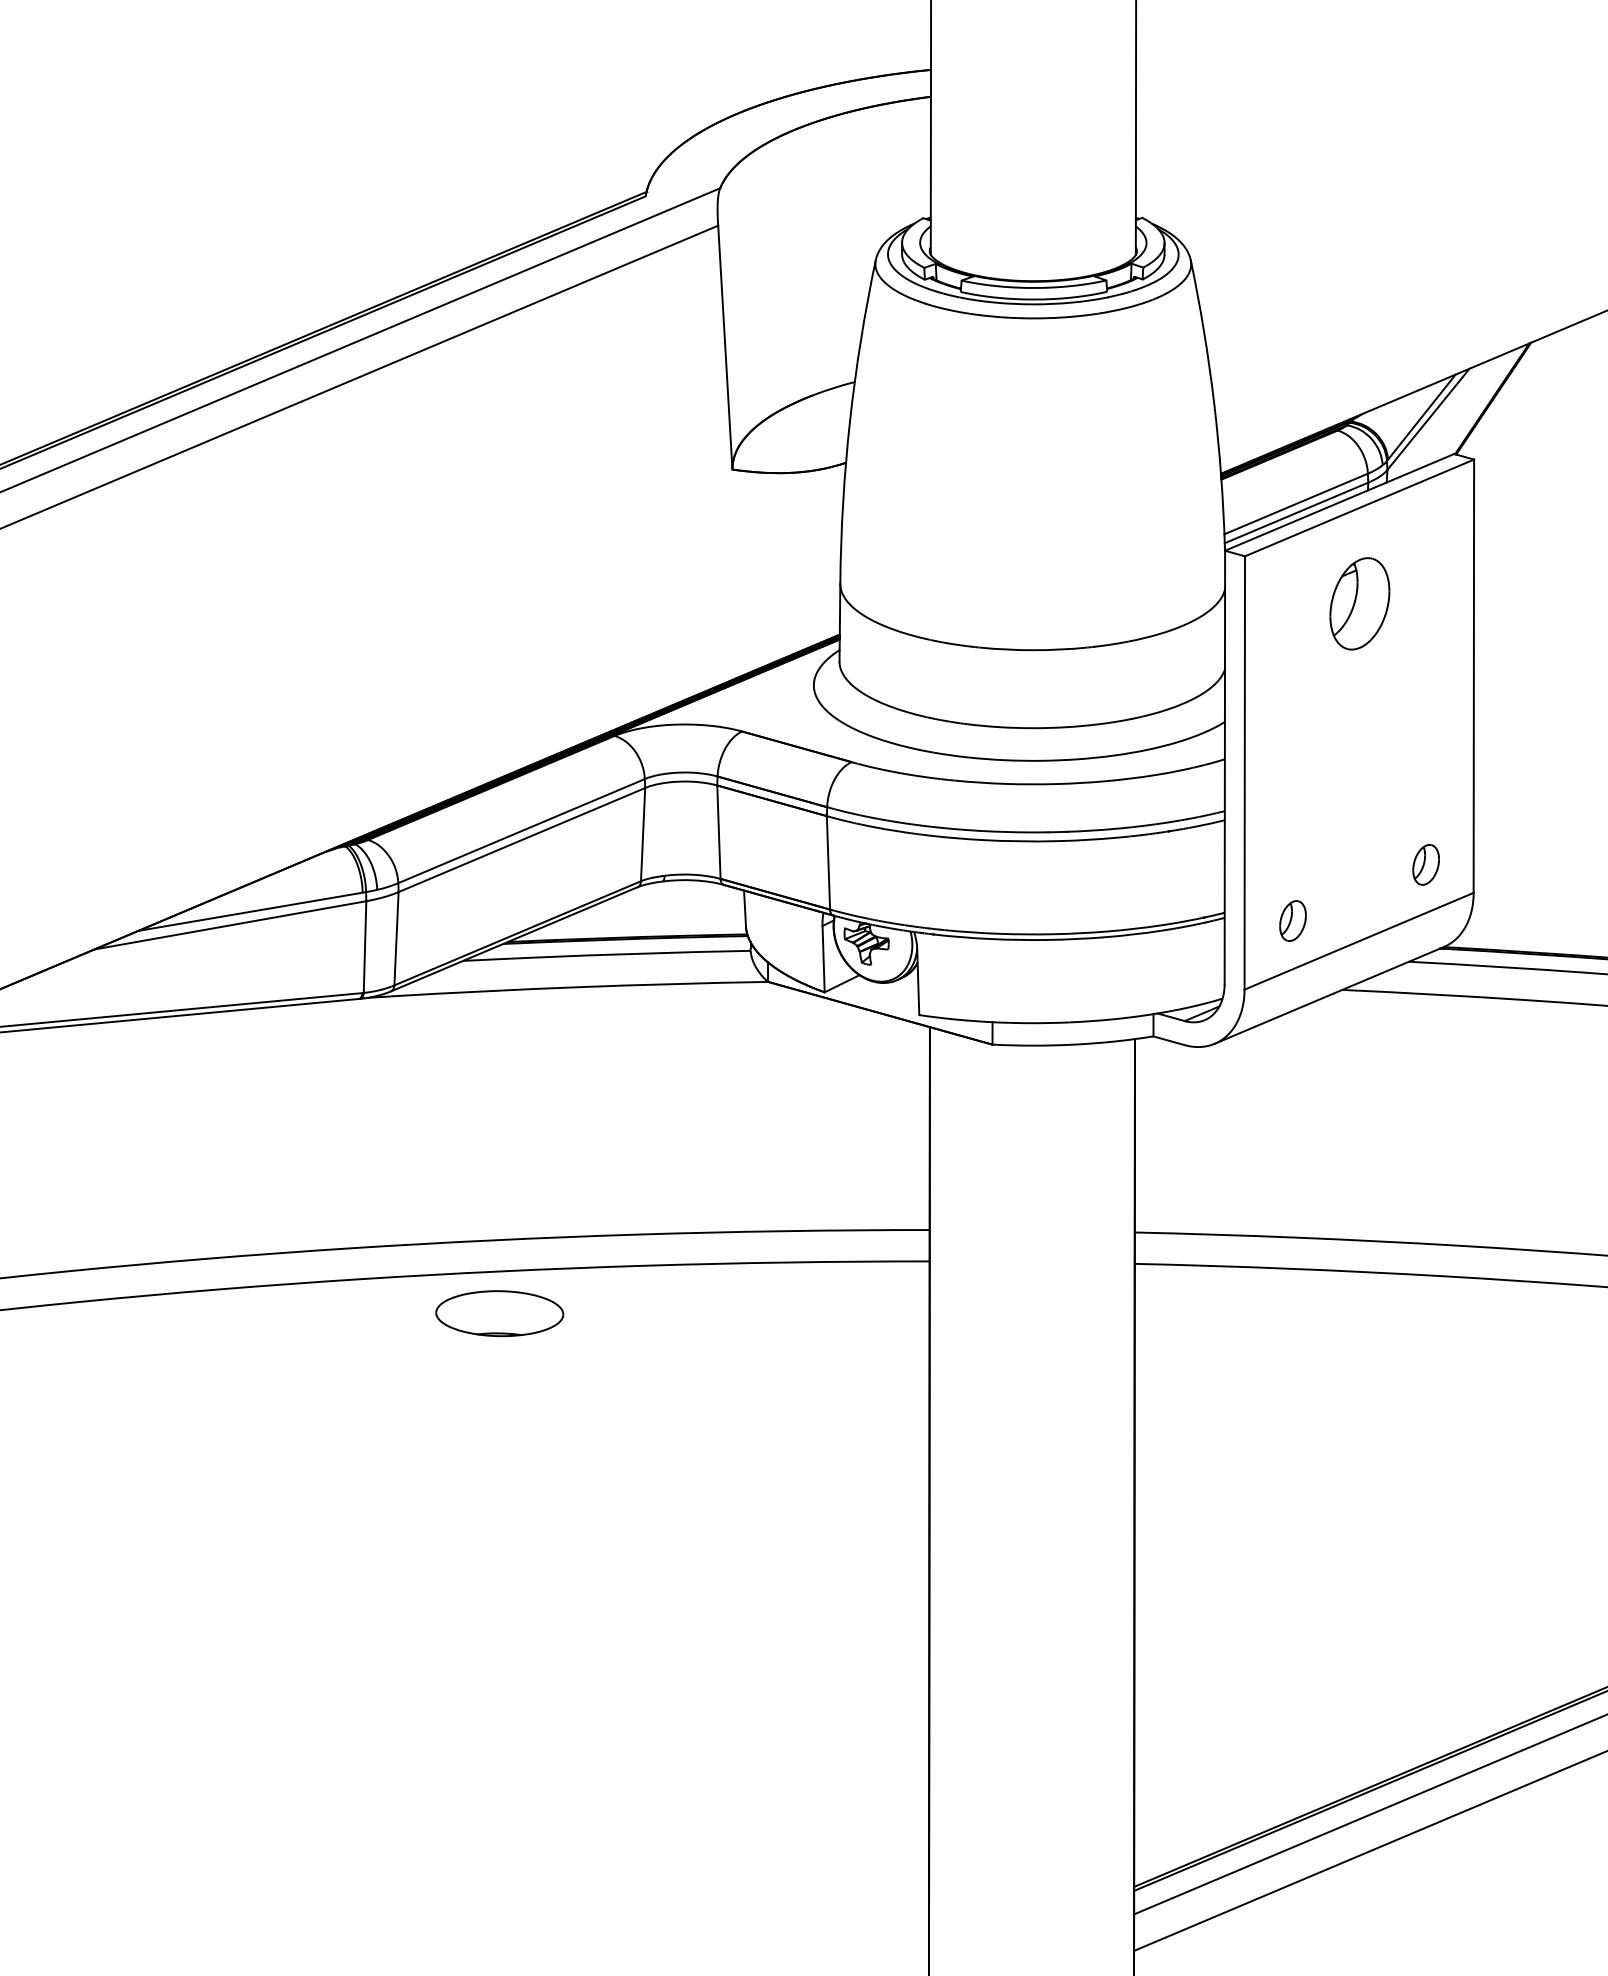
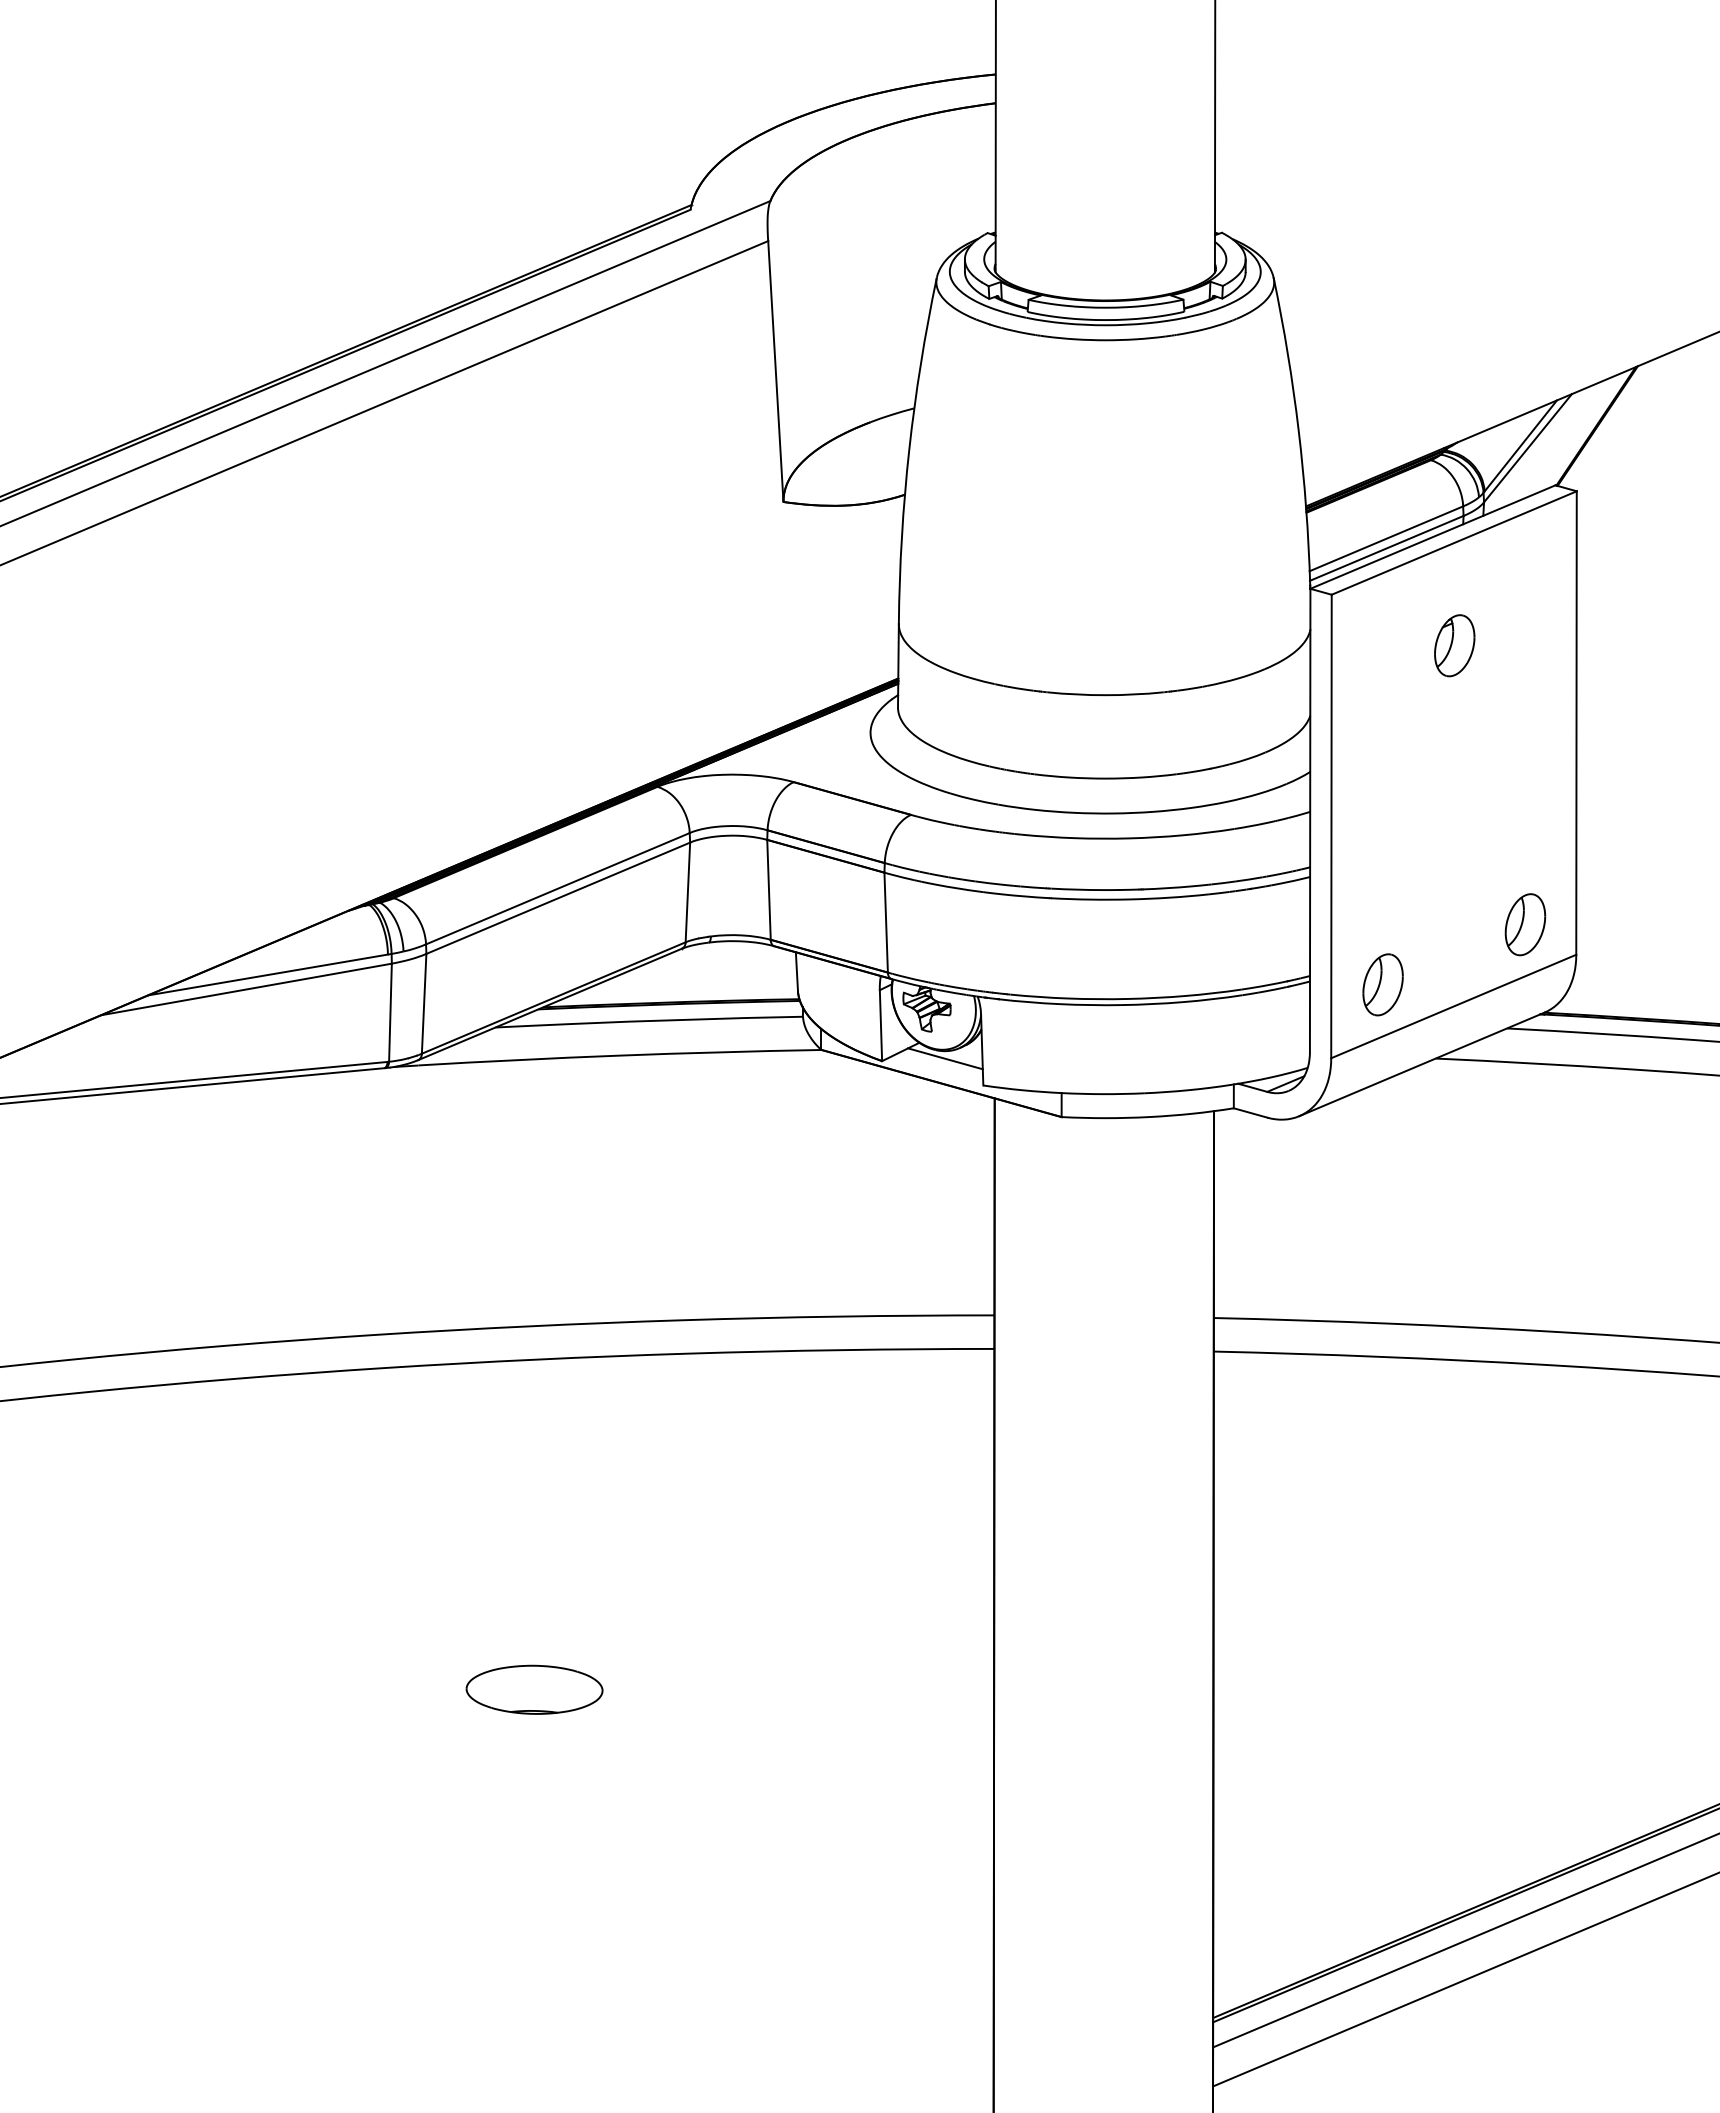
part: (1359, 603) -> (1454, 645), size x0.62
part: (1426, 864) -> (1525, 924), size x1.43
part: (1292, 920) -> (1382, 984), size x1.43
line: (883, 989) -> (945, 1058), added
part: (499, 1313) -> (534, 1689), moved

